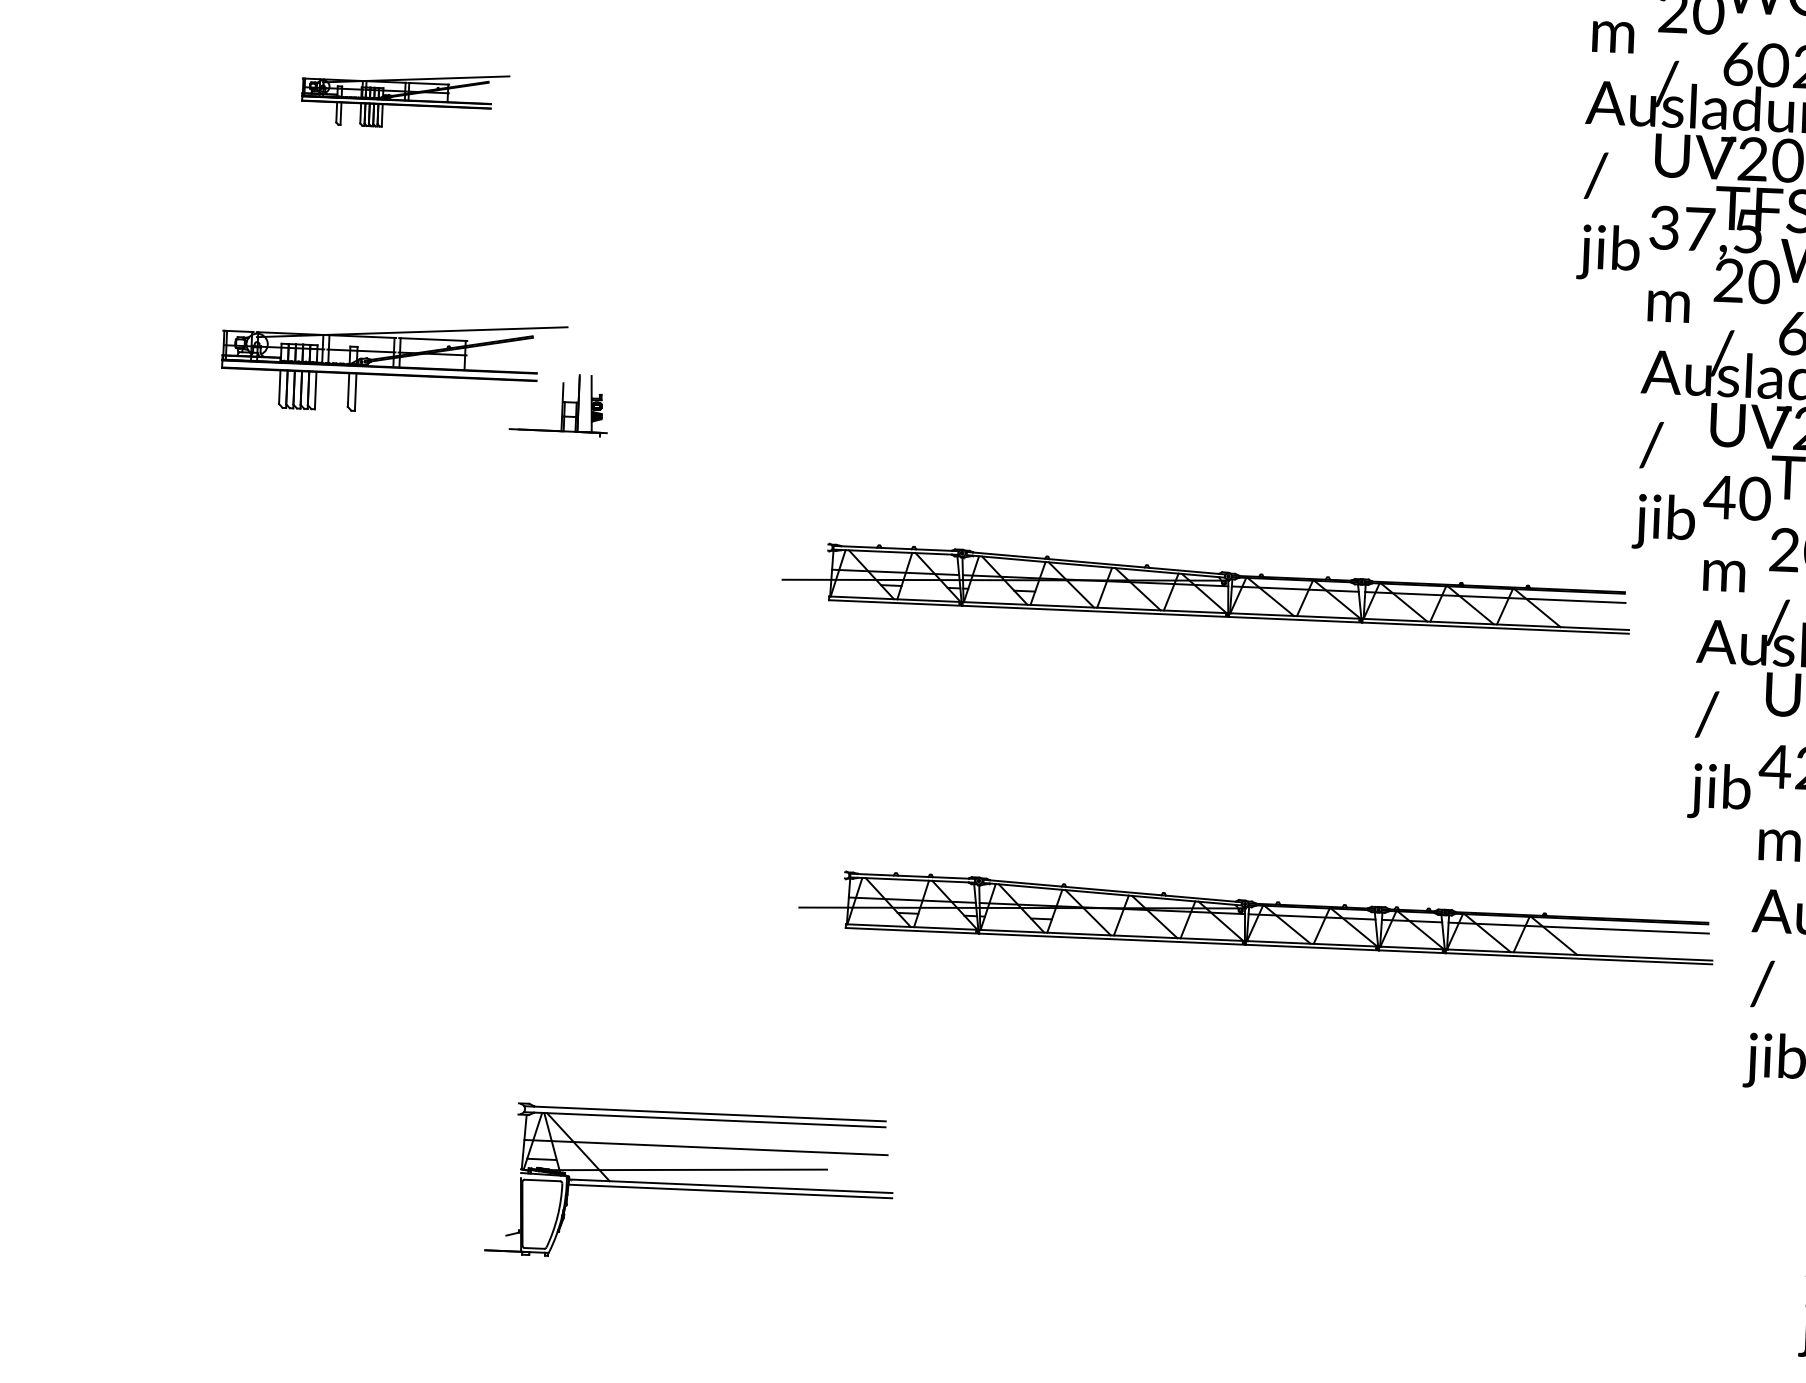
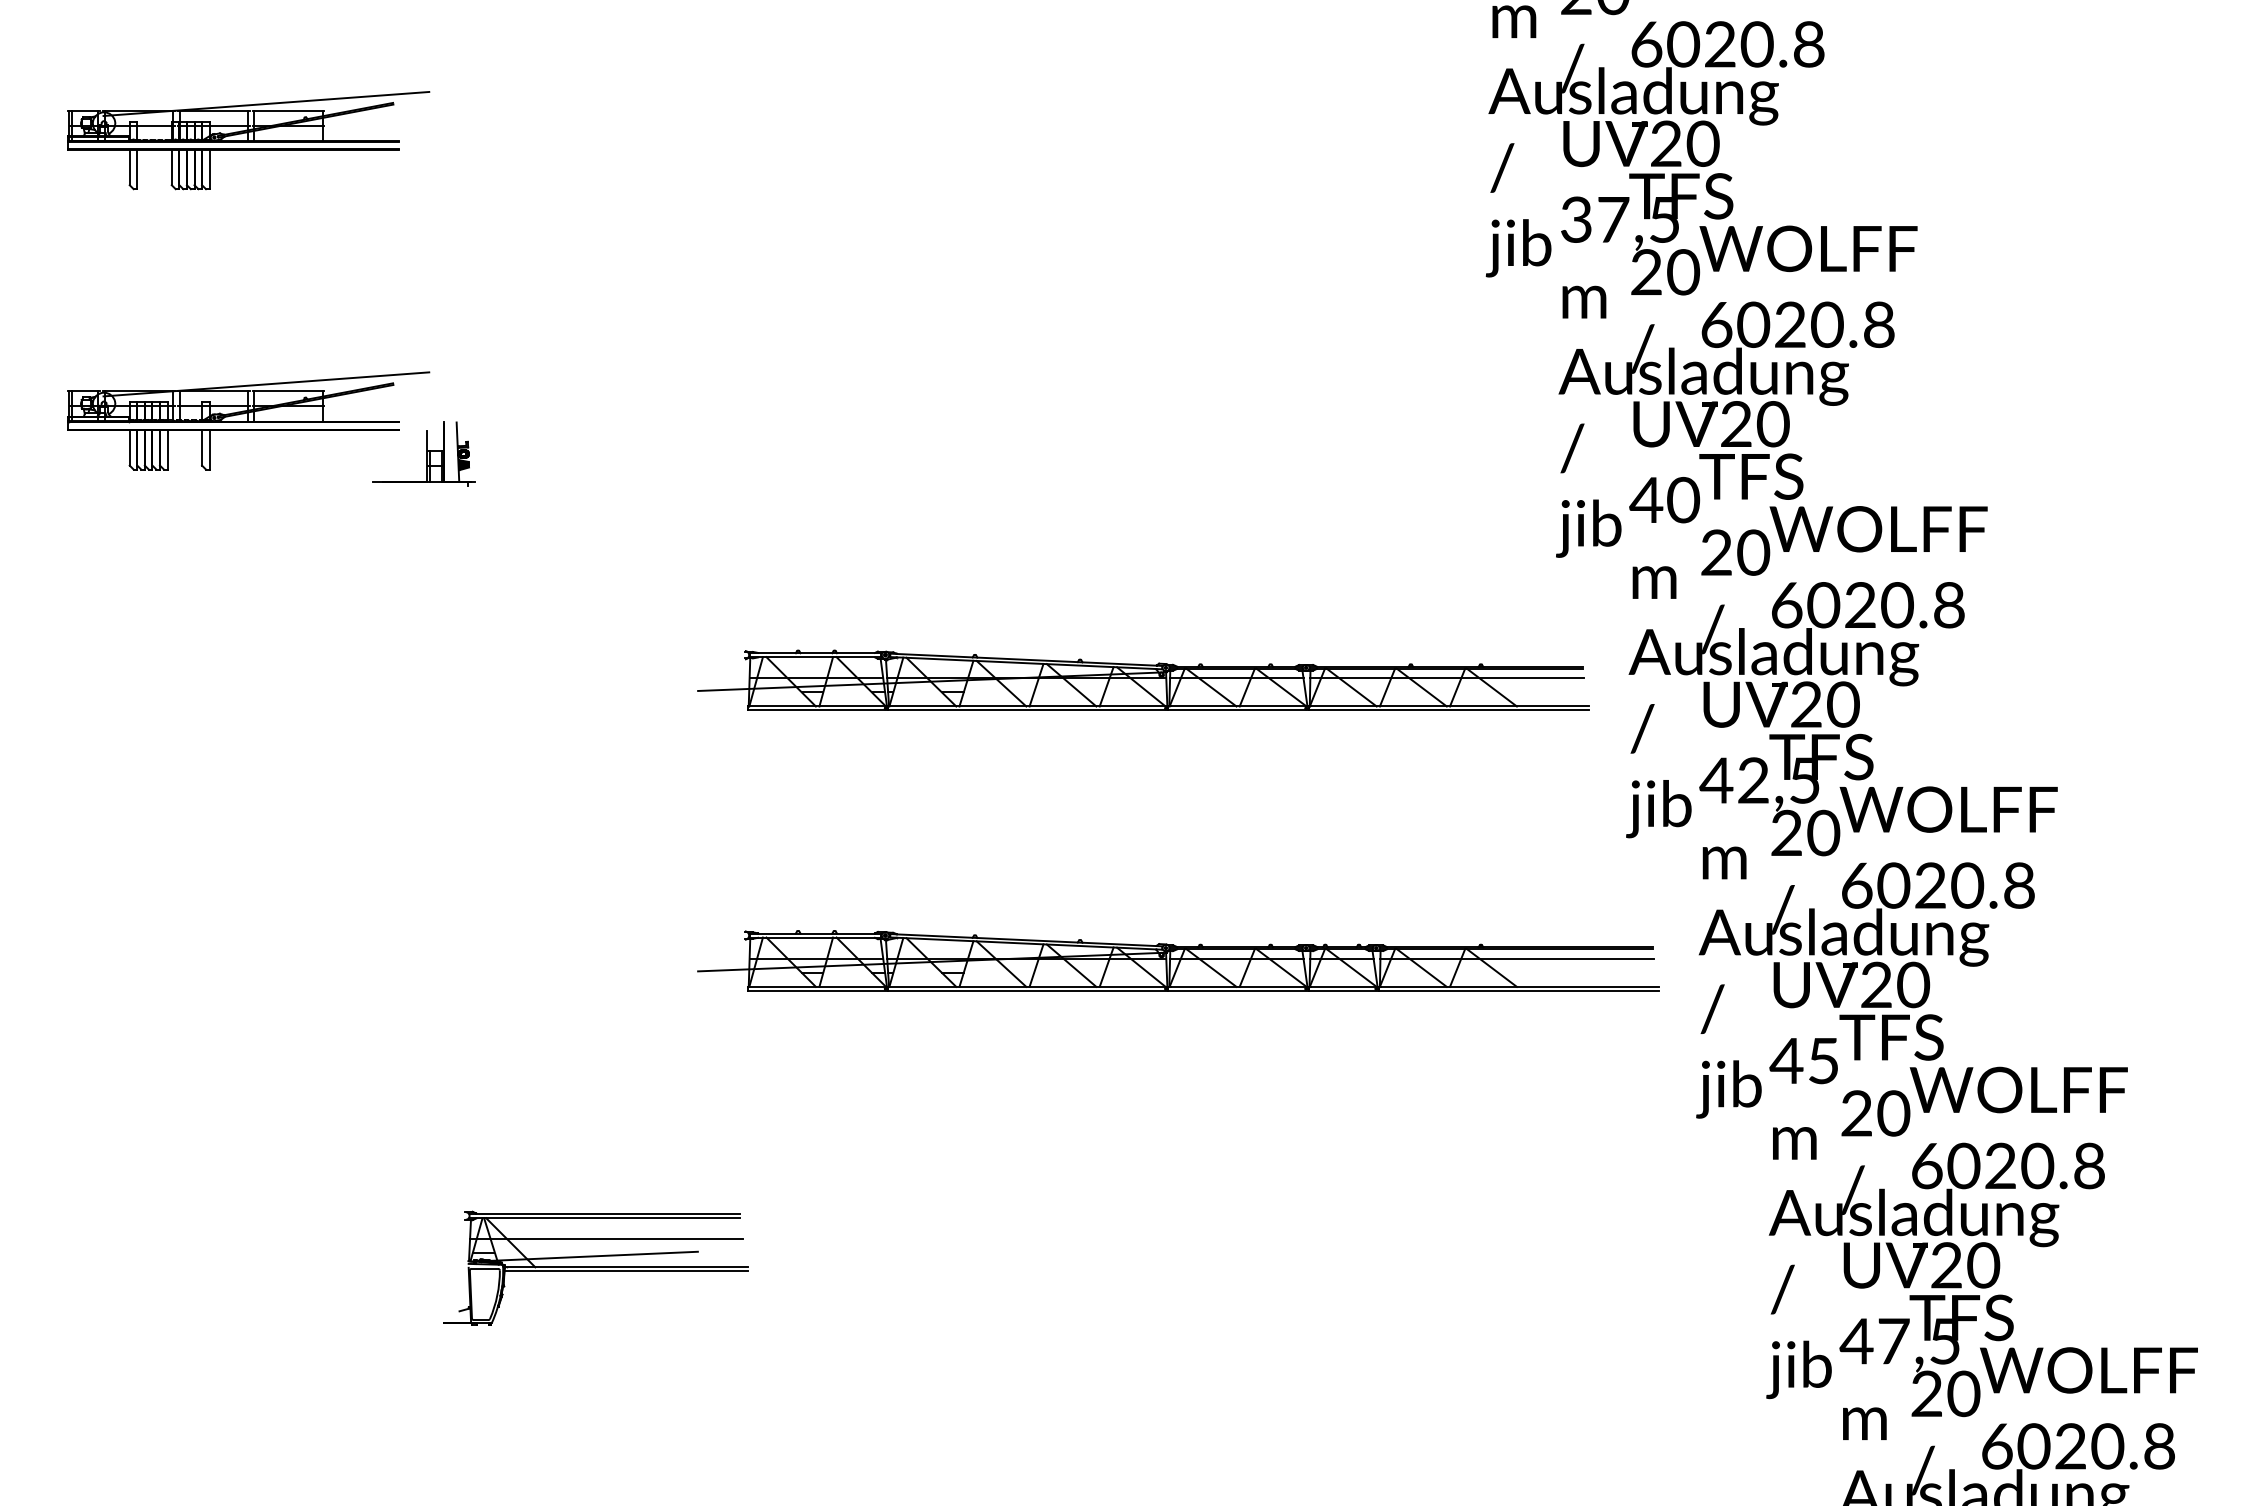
part: (404, 99) -> (248, 140), size x1.67
part: (1206, 586) -> (1143, 679), moved
part: (689, 1185) -> (595, 1267), size x0.71

